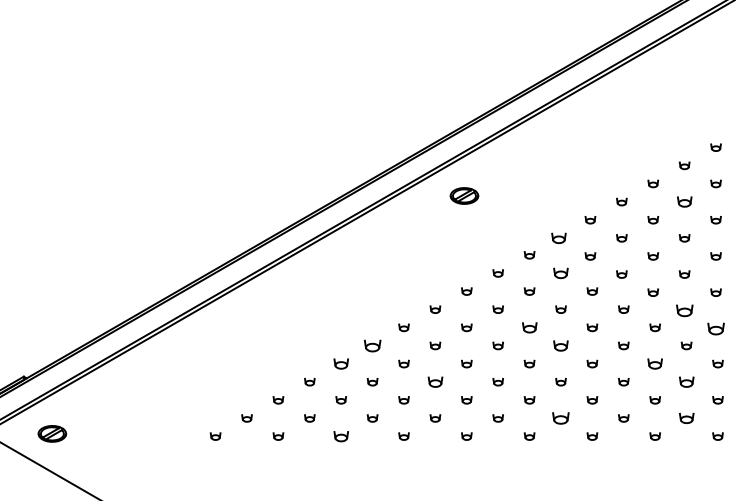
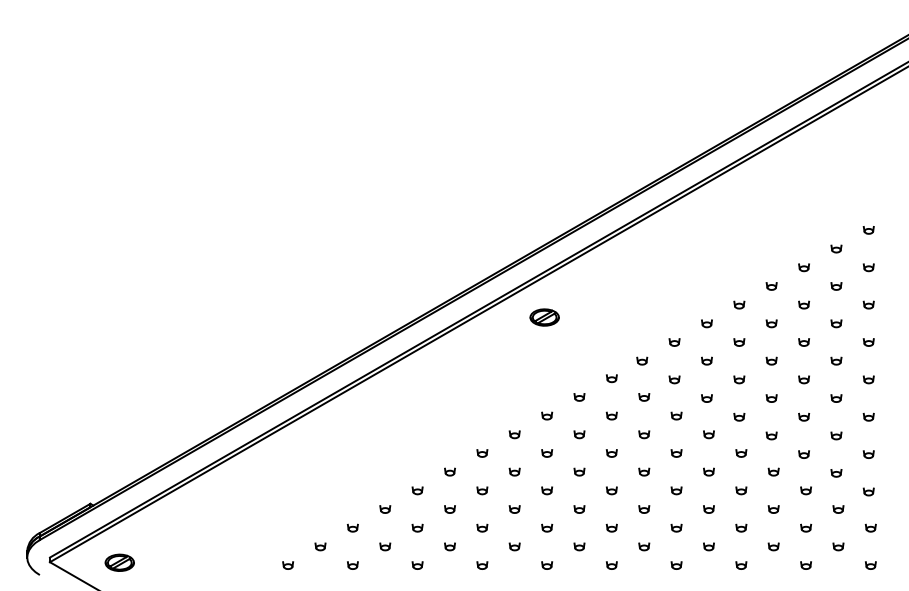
part: (684, 201) -> (771, 323), size x0.71
part: (559, 237) -> (642, 360), size x0.71
part: (561, 273) -> (644, 397), size x0.71
part: (684, 310) -> (771, 435), size x0.62
part: (529, 327) -> (611, 453), size x0.71
part: (715, 328) -> (803, 454), size x0.62
part: (372, 345) -> (449, 471), size x0.62
part: (561, 345) -> (644, 471), size x0.71
part: (341, 363) -> (417, 490), size x0.71
part: (655, 363) -> (741, 490), size x0.71
part: (435, 382) -> (514, 509), size x0.71
part: (686, 382) -> (773, 509), size x0.71
part: (561, 418) -> (644, 546), size x0.62
part: (686, 418) -> (773, 546), size x0.71
part: (341, 436) -> (417, 565), size x0.71

